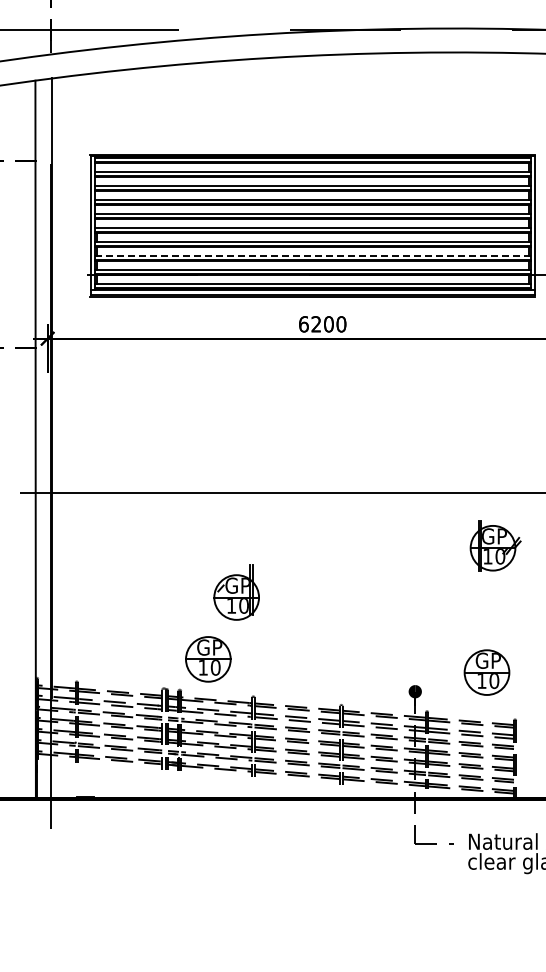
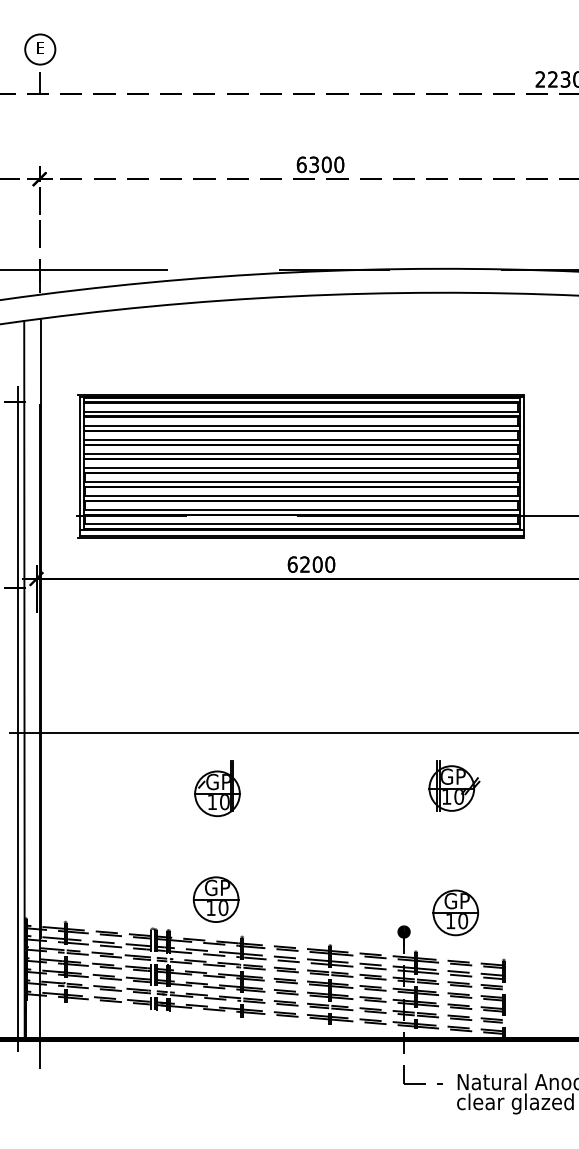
line: (313, 256) -> (302, 496), dashed -> solid
line: (28, 486) -> (17, 726), added
part: (495, 545) -> (454, 785), moved
part: (236, 592) -> (217, 788), moved
part: (207, 659) -> (215, 899), moved
part: (486, 672) -> (455, 912), moved

